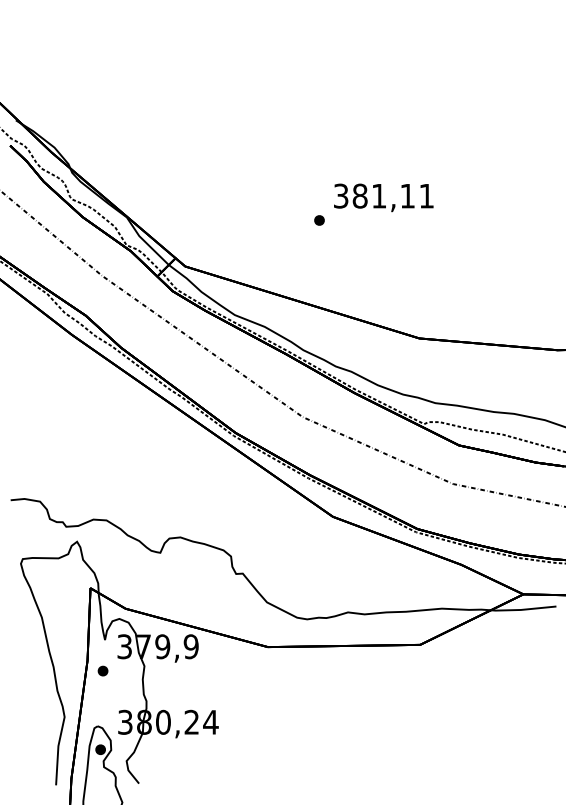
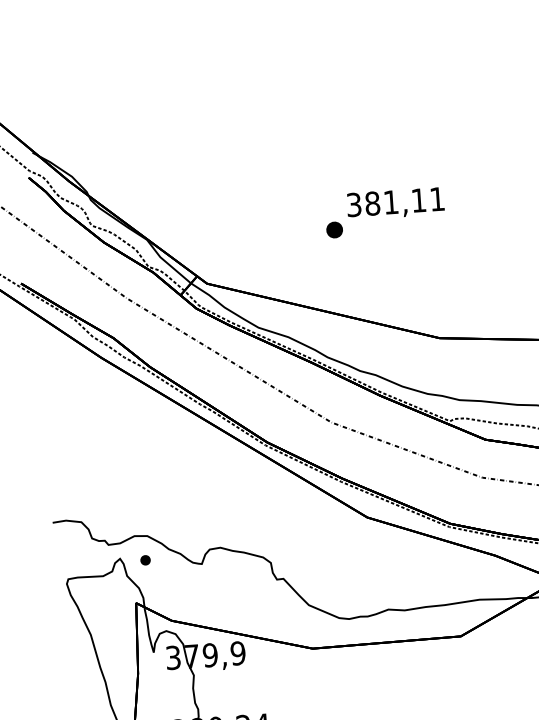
part: (319, 220) -> (334, 230), size x1.6
part: (102, 670) -> (144, 559), moved

